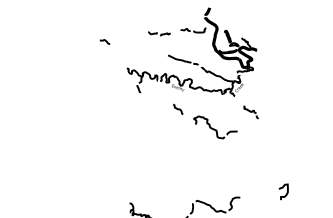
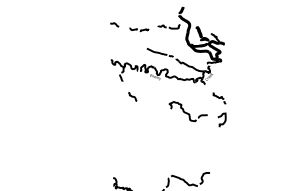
curve: (104, 41) -> (114, 24), moved
curve: (177, 109) -> (132, 96), moved
curve: (281, 189) -> (220, 117), moved

